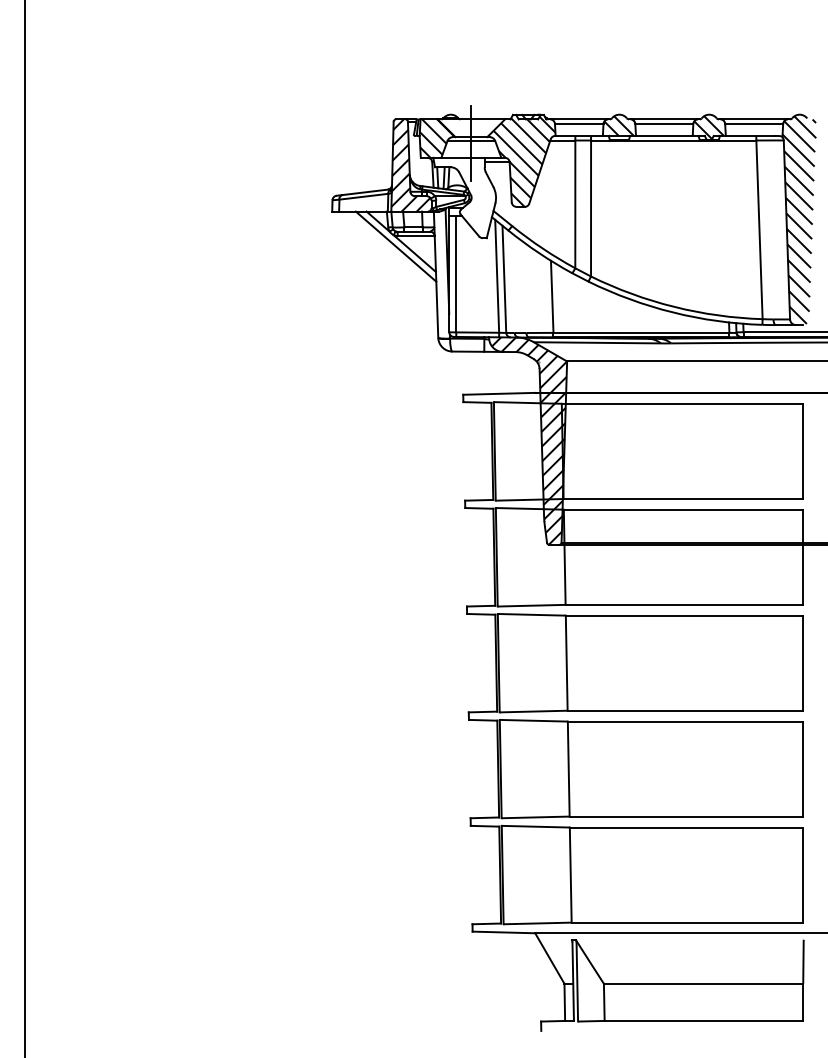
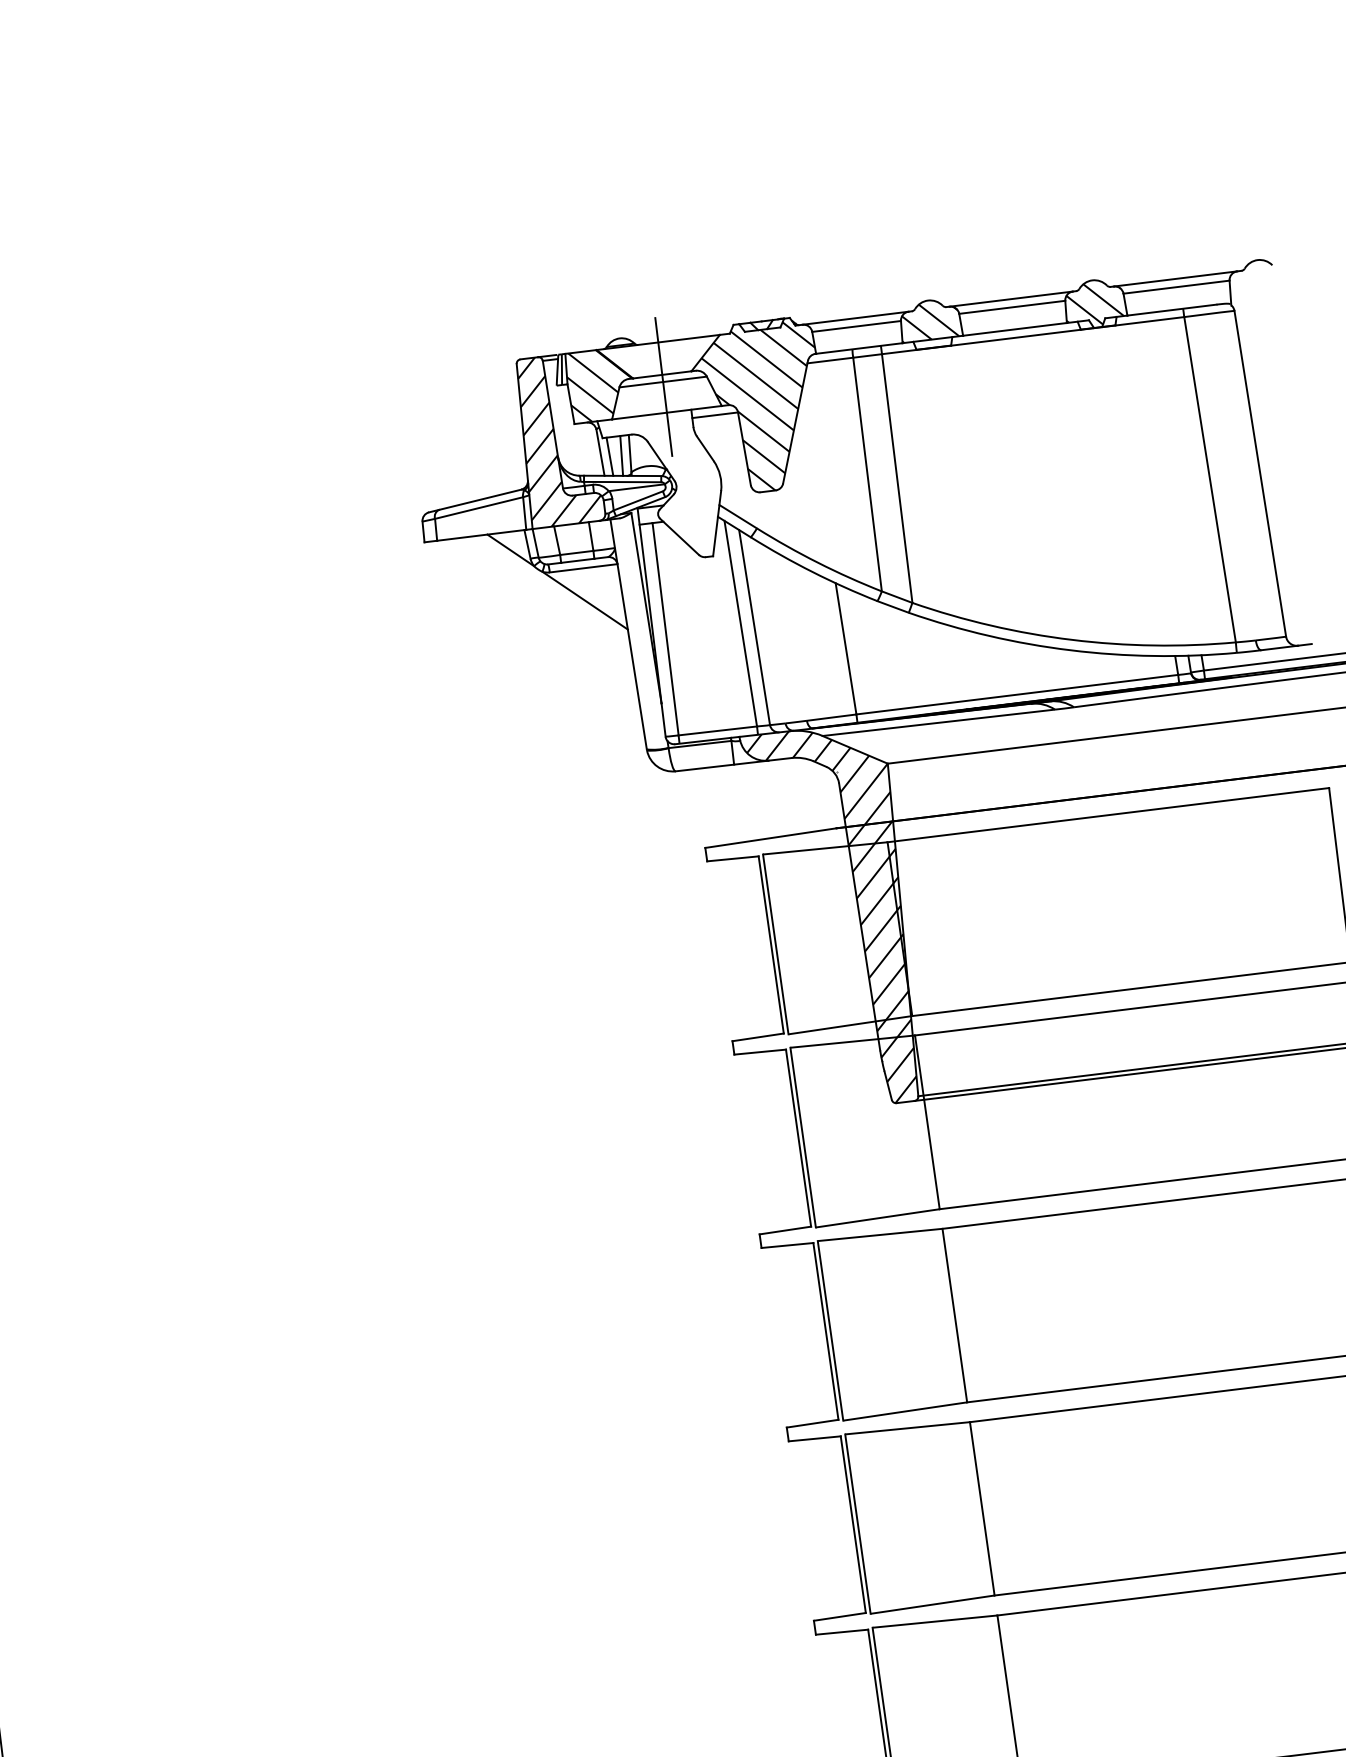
hatch: (799, 219) -> (1280, 451), removed
line: (395, 246) -> (548, 591), removed

